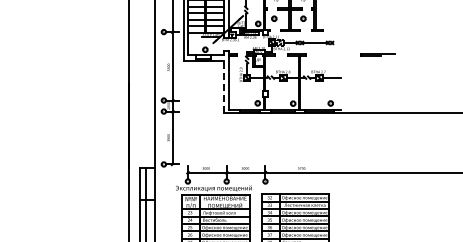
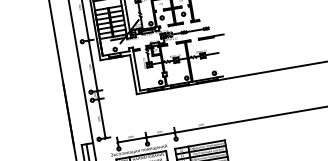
line: (377, 54) -> (211, 36), moved
line: (223, 86) -> (133, 74), dashed -> solid

